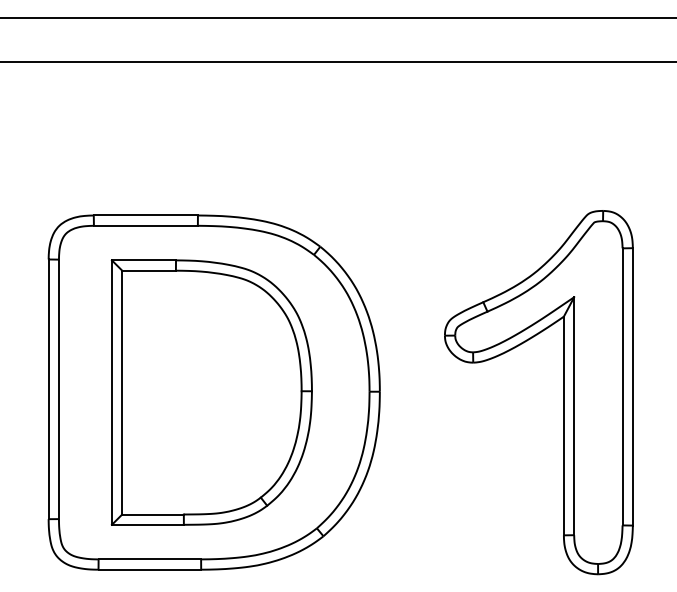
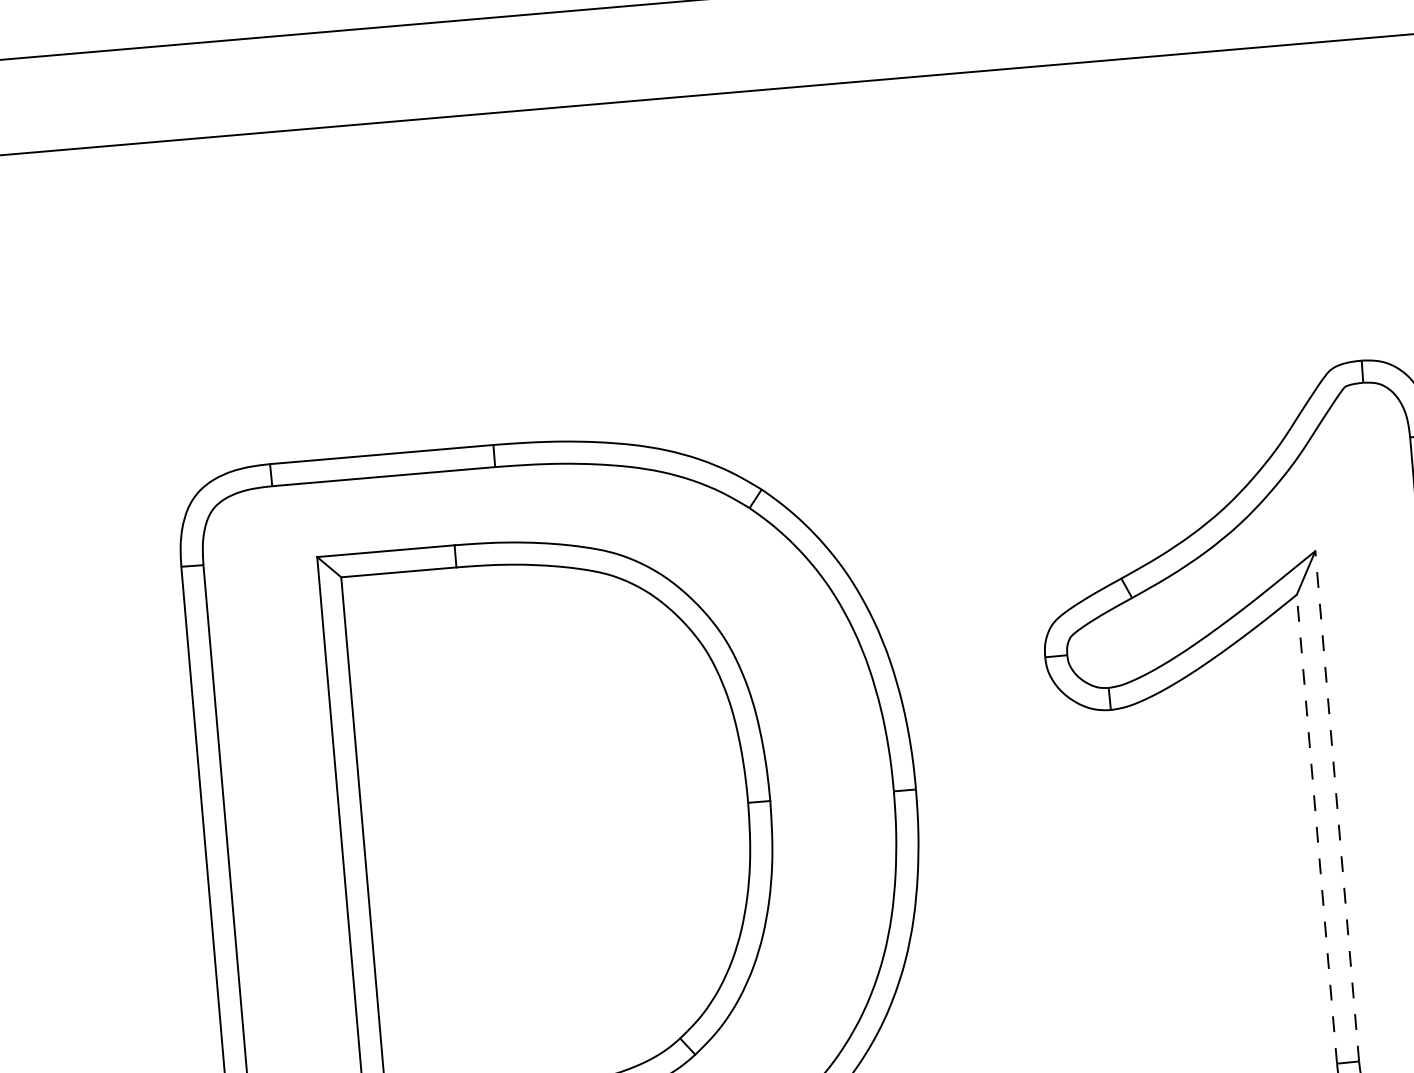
line: (574, 416) -> (1337, 806), solid -> dashed
line: (563, 425) -> (1316, 828), solid -> dashed

